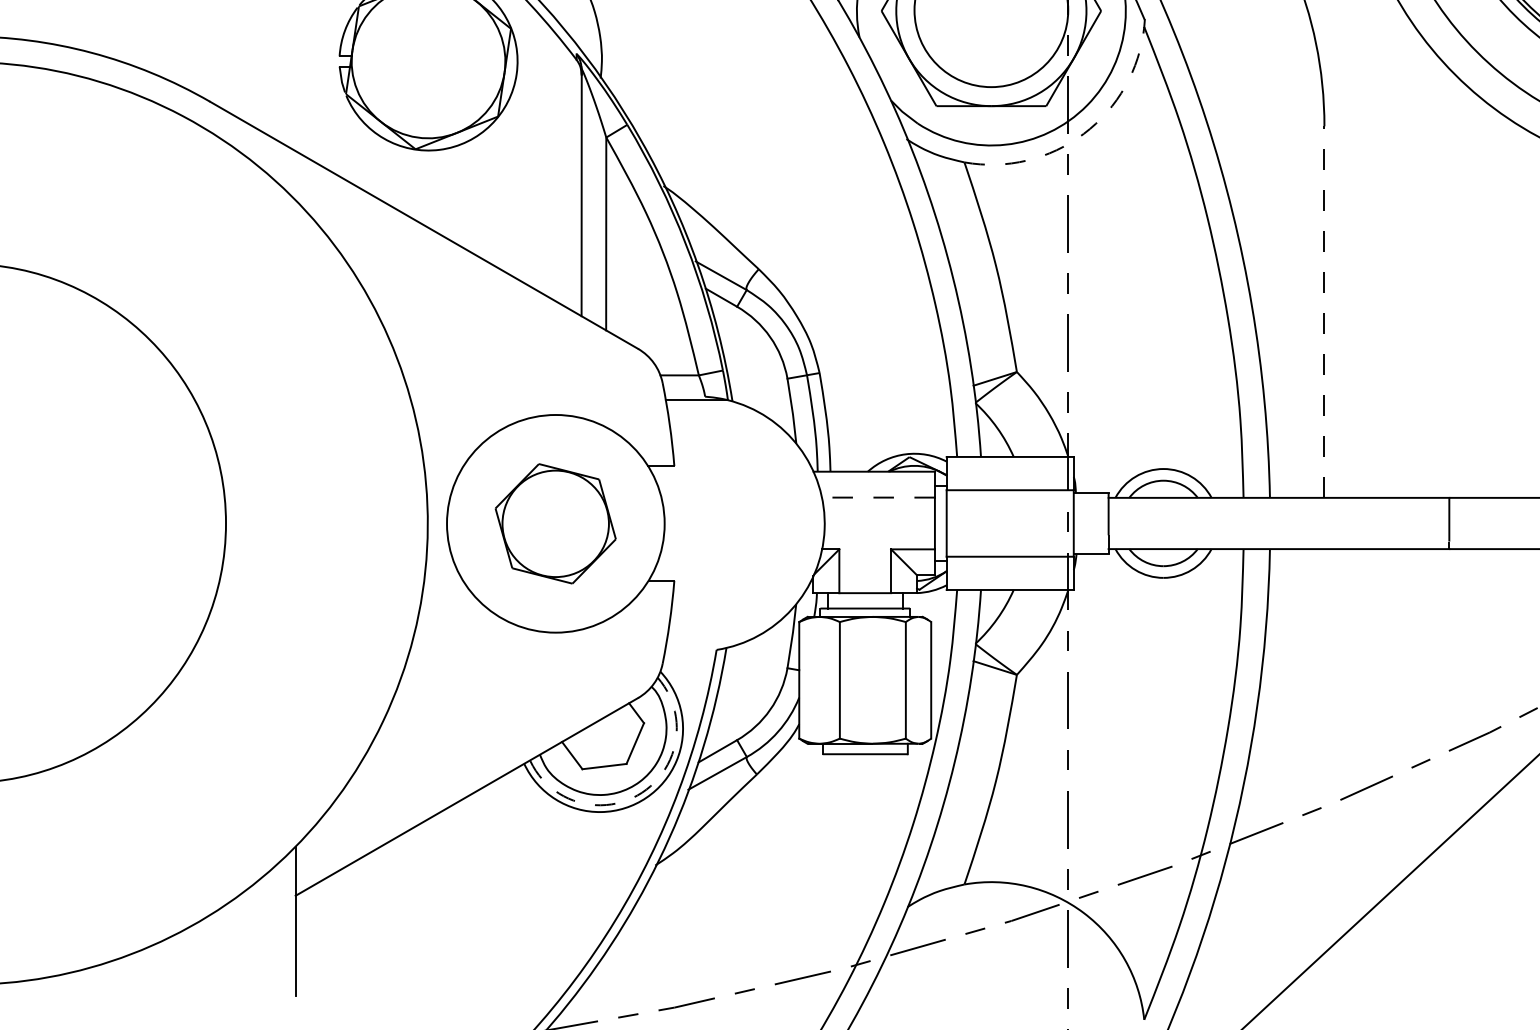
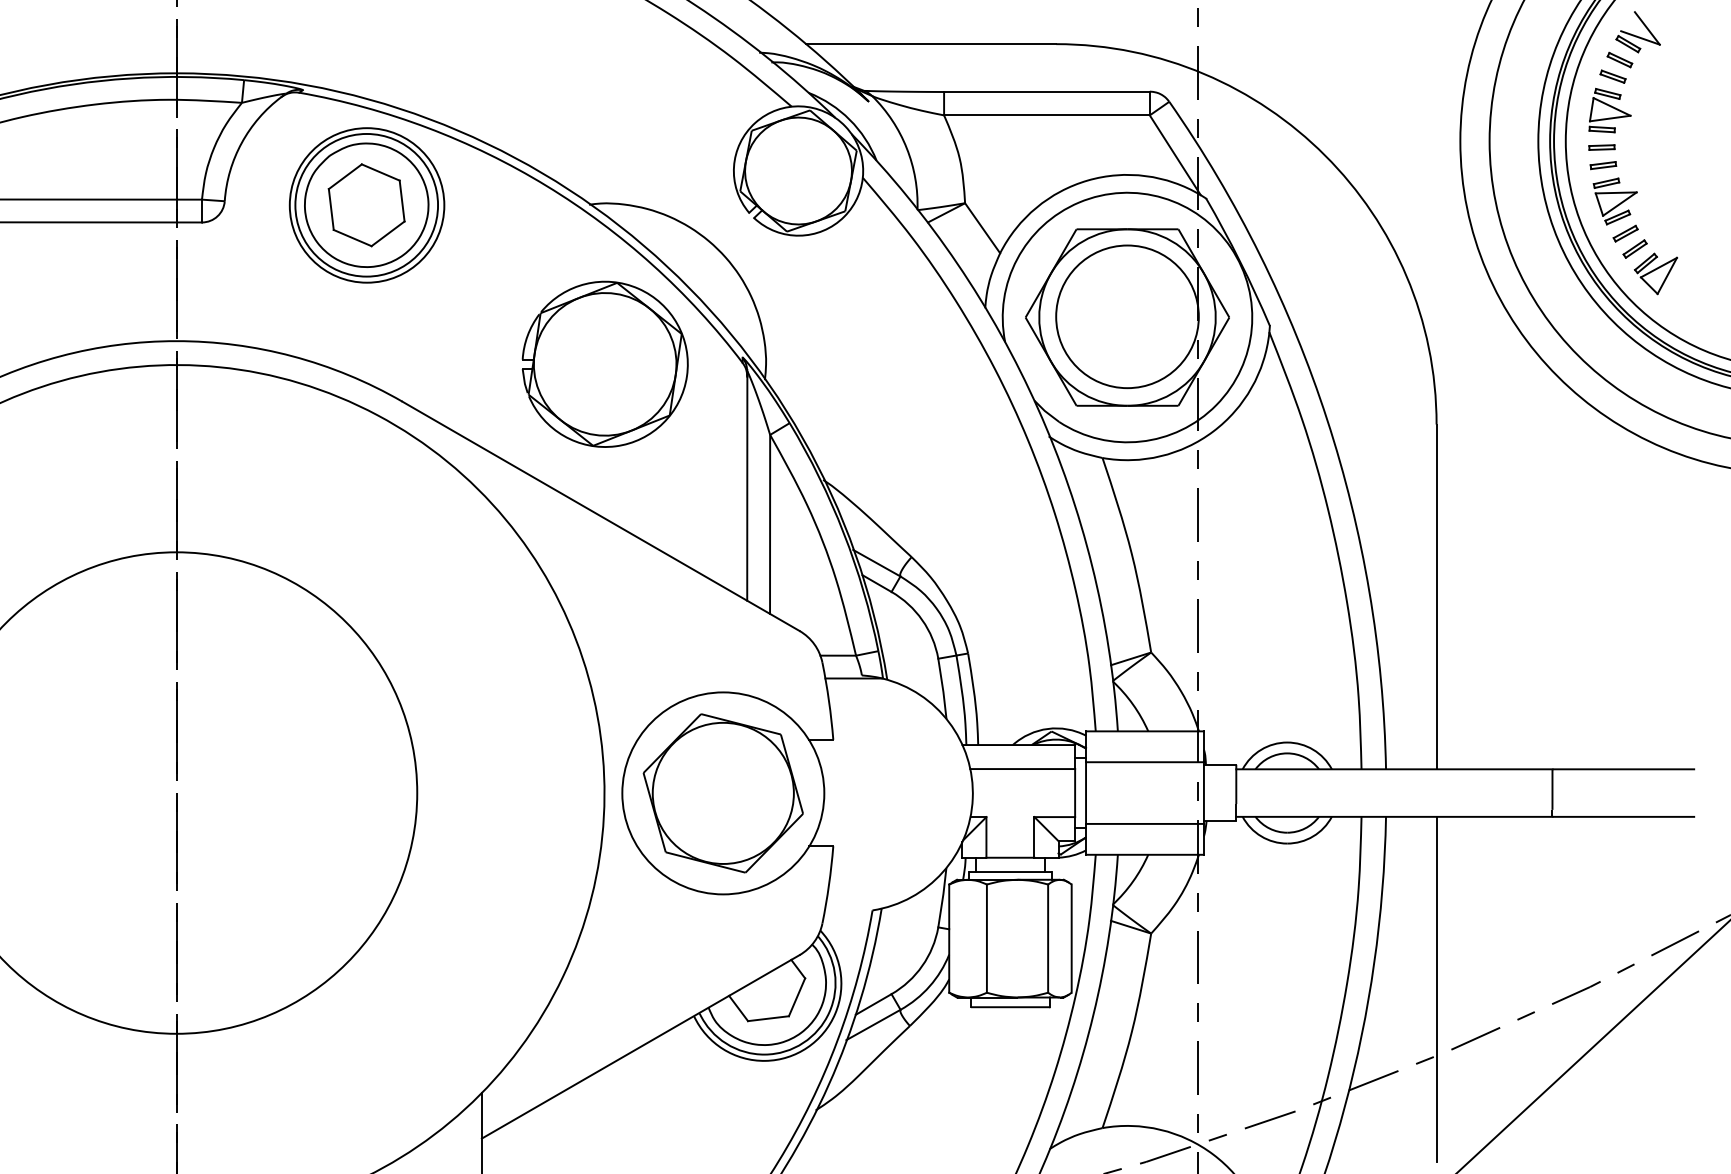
arc: (1084, 133) -> (1213, 431), dashed -> solid
line: (1324, 311) -> (1436, 596), dashed -> solid
line: (878, 498) -> (1022, 769), dashed -> solid
part: (554, 523) -> (722, 793), size x1.43
line: (1324, 734) -> (1436, 988), added
arc: (642, 792) -> (803, 1042), dashed -> solid

